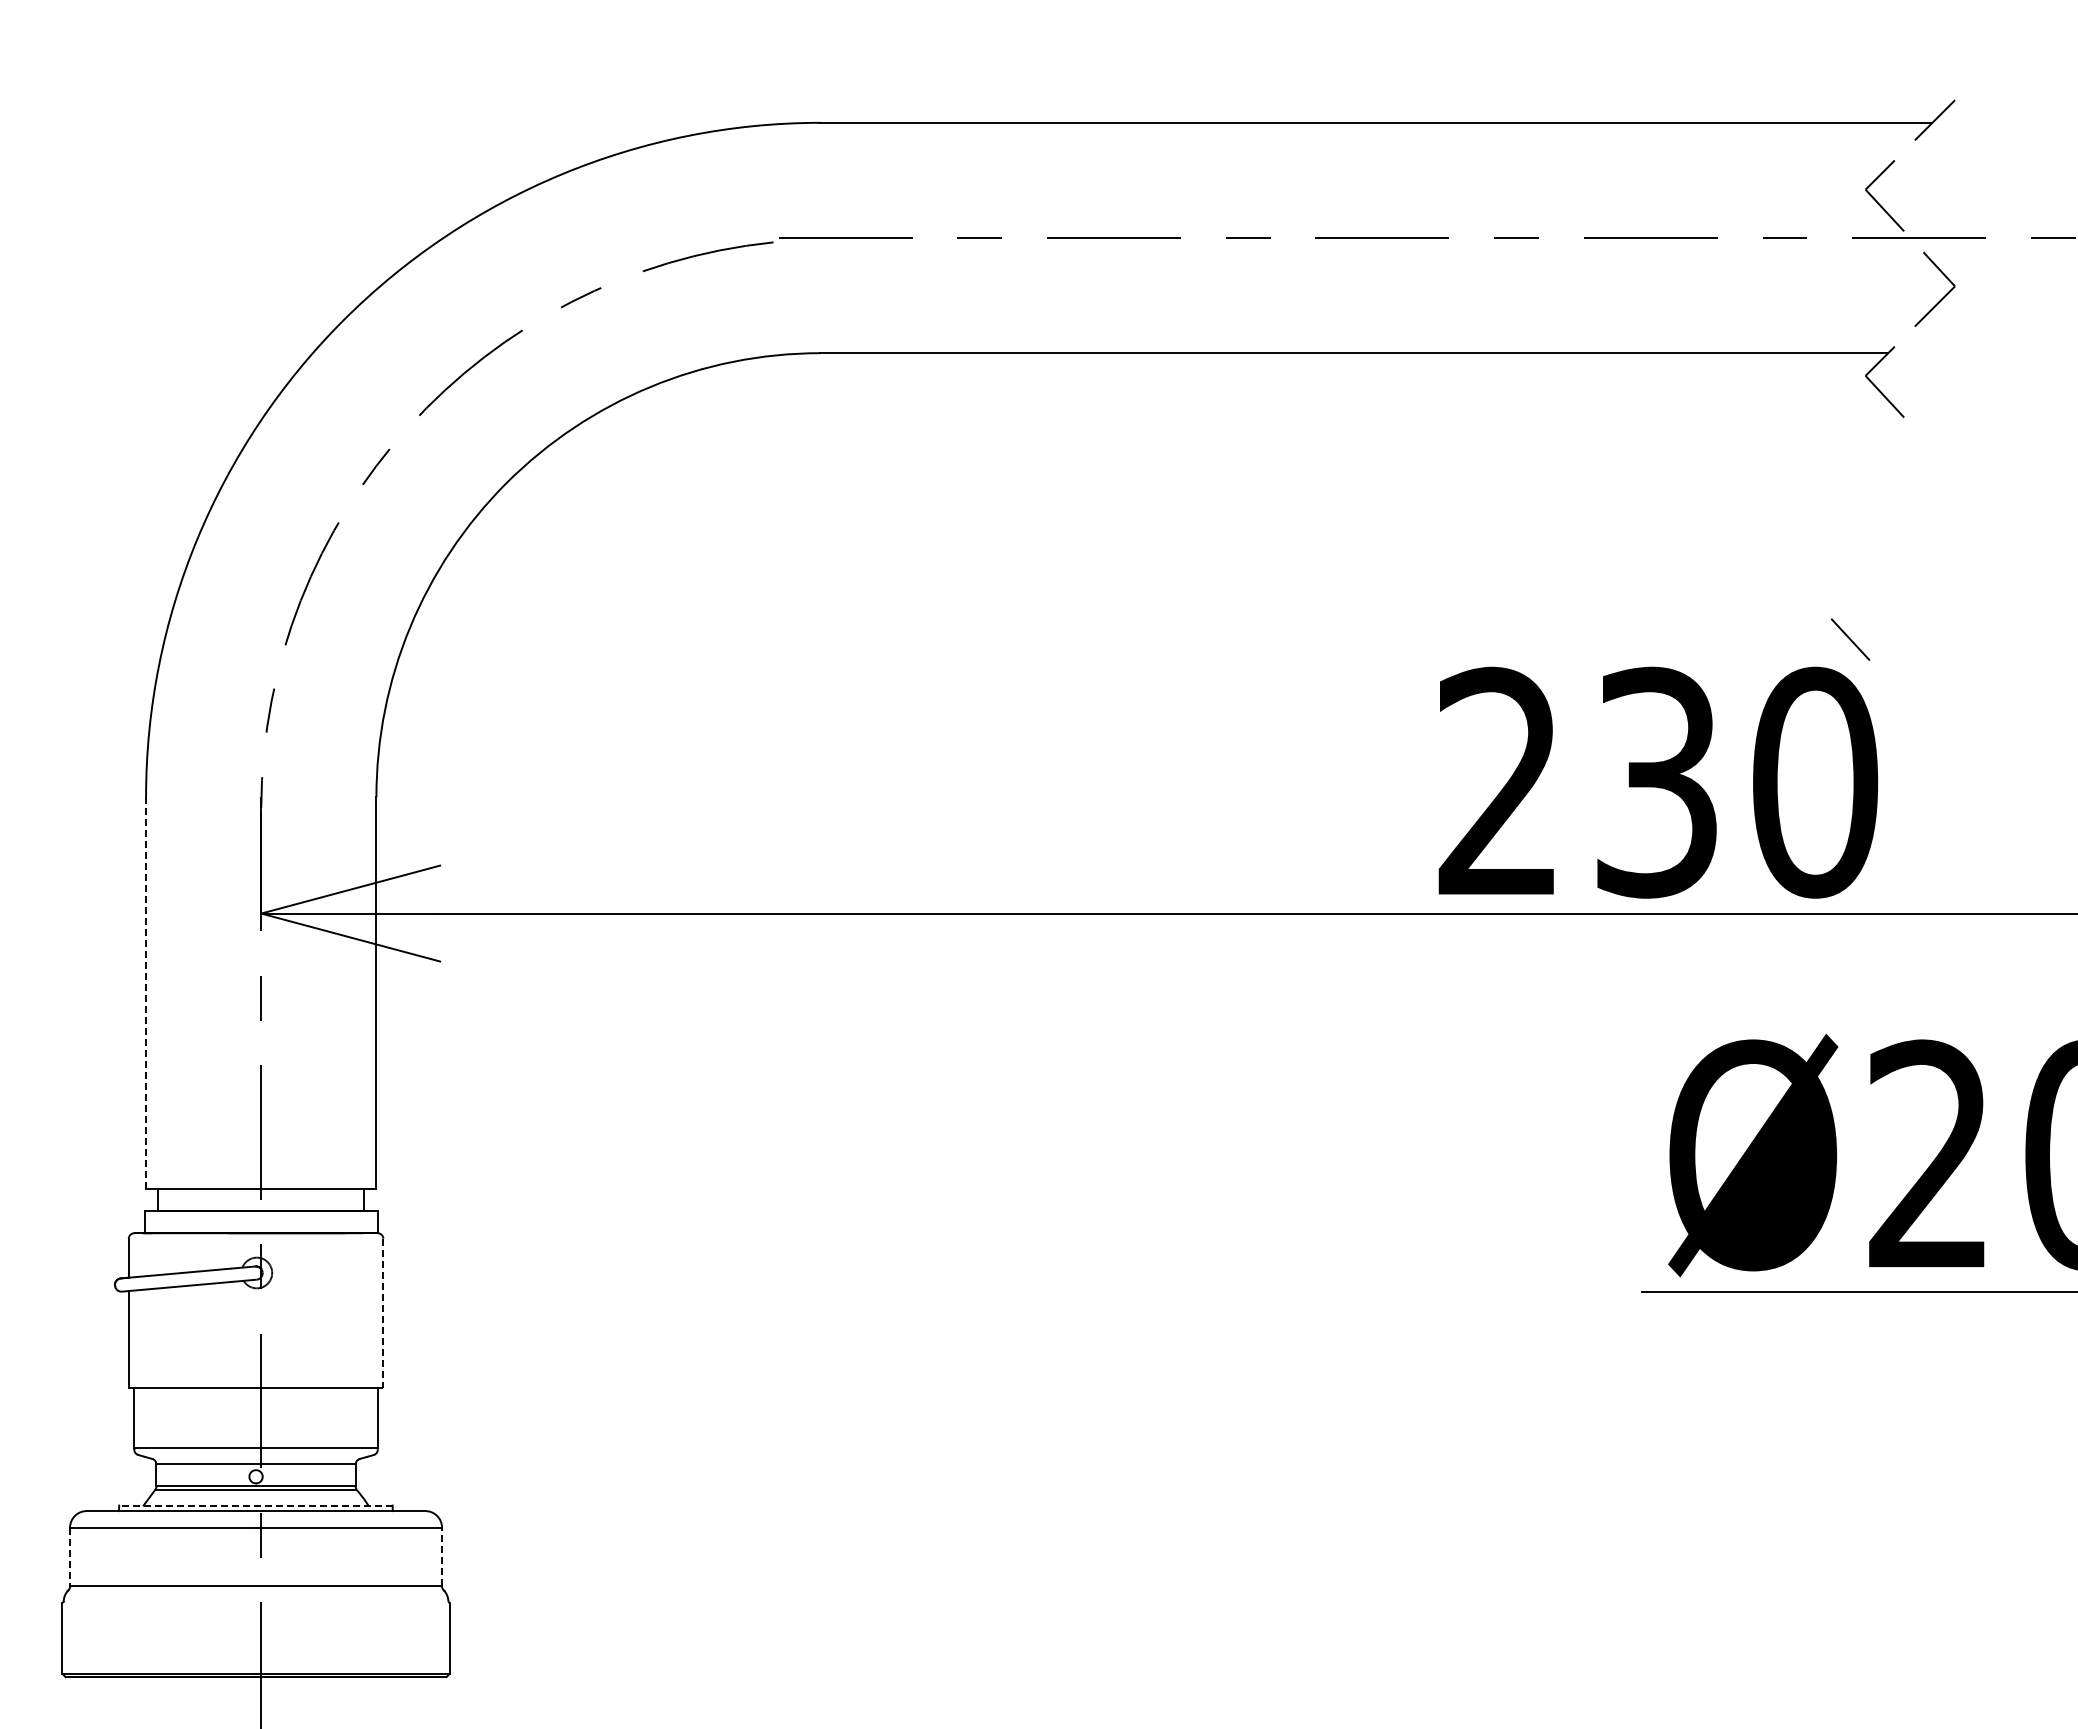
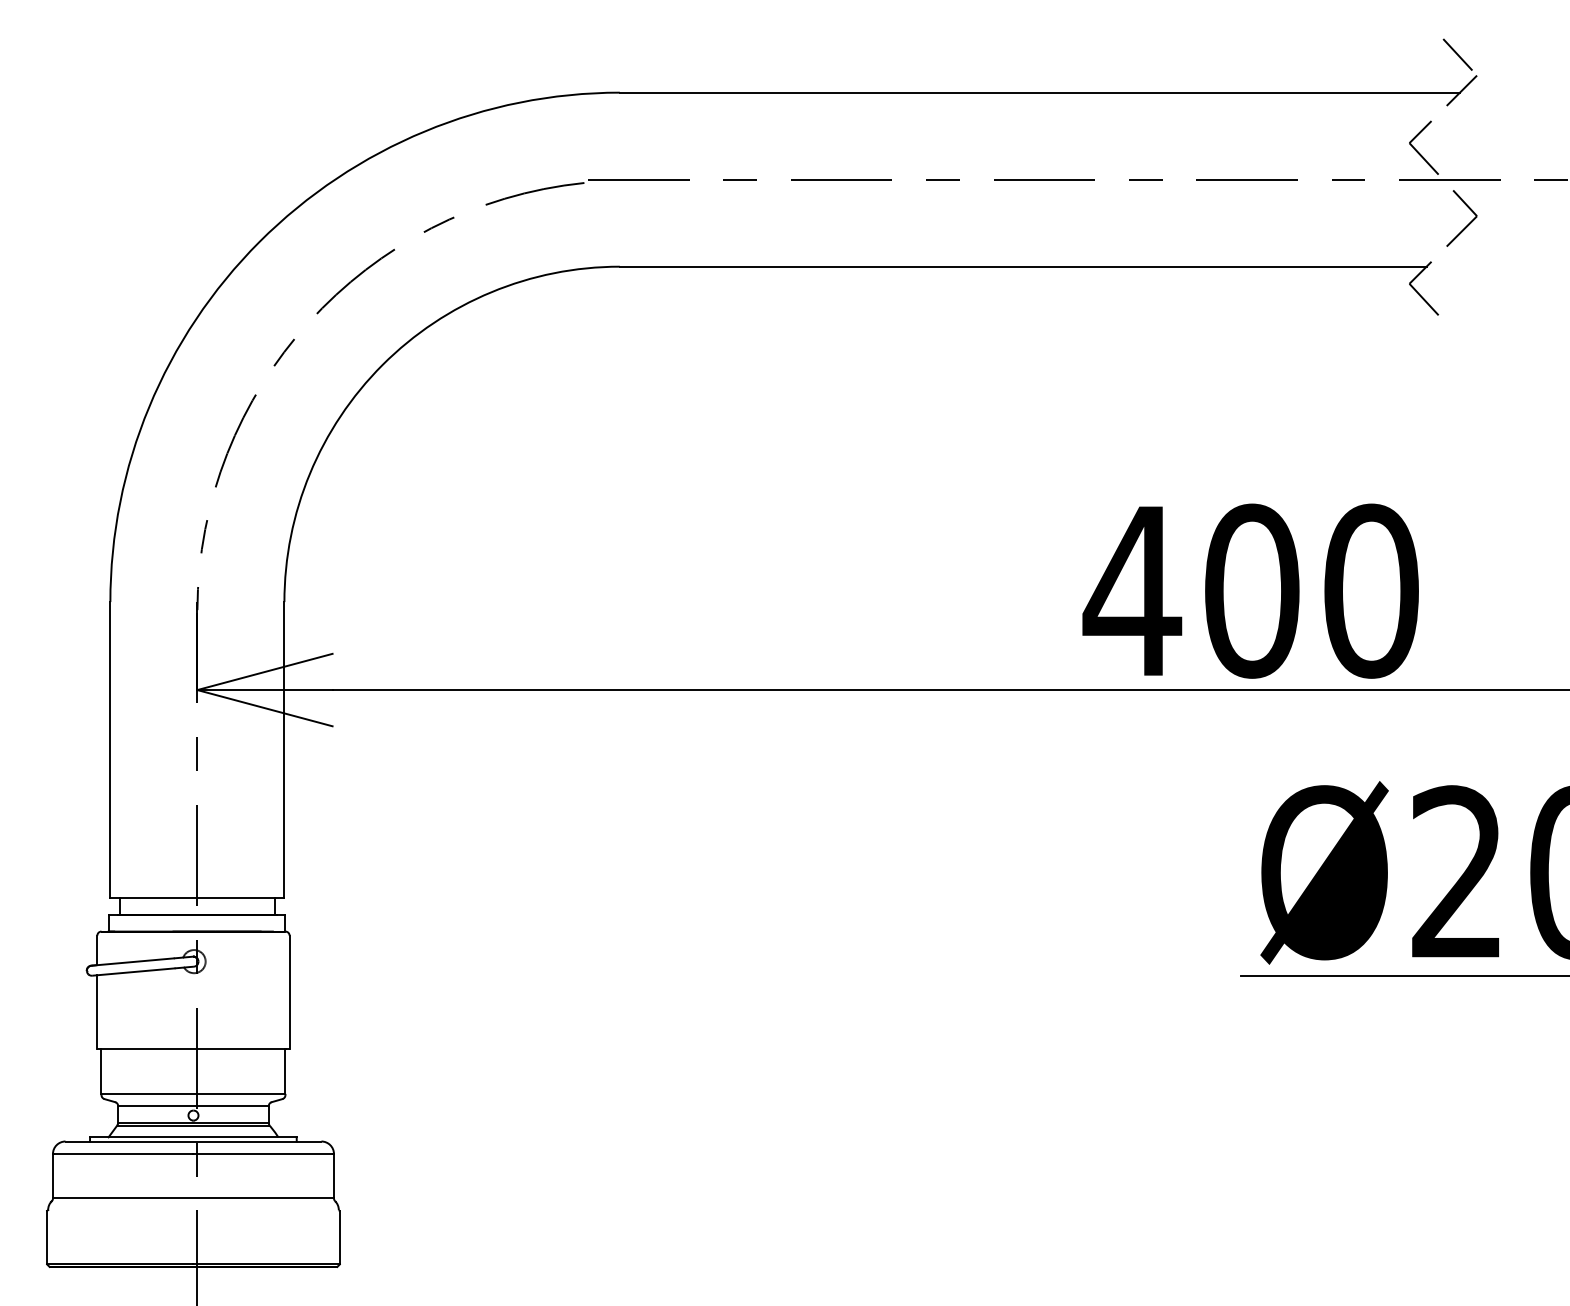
line: (1850, 639) -> (1457, 54), moved
text: (1576, 782) -> (1191, 591), 230 -> 400
line: (146, 992) -> (110, 749), dashed -> solid
line: (383, 1313) -> (289, 992), dashed -> solid
line: (255, 1505) -> (193, 1137), dashed -> solid
line: (442, 1556) -> (334, 1175), dashed -> solid
line: (70, 1557) -> (53, 1176), dashed -> solid

